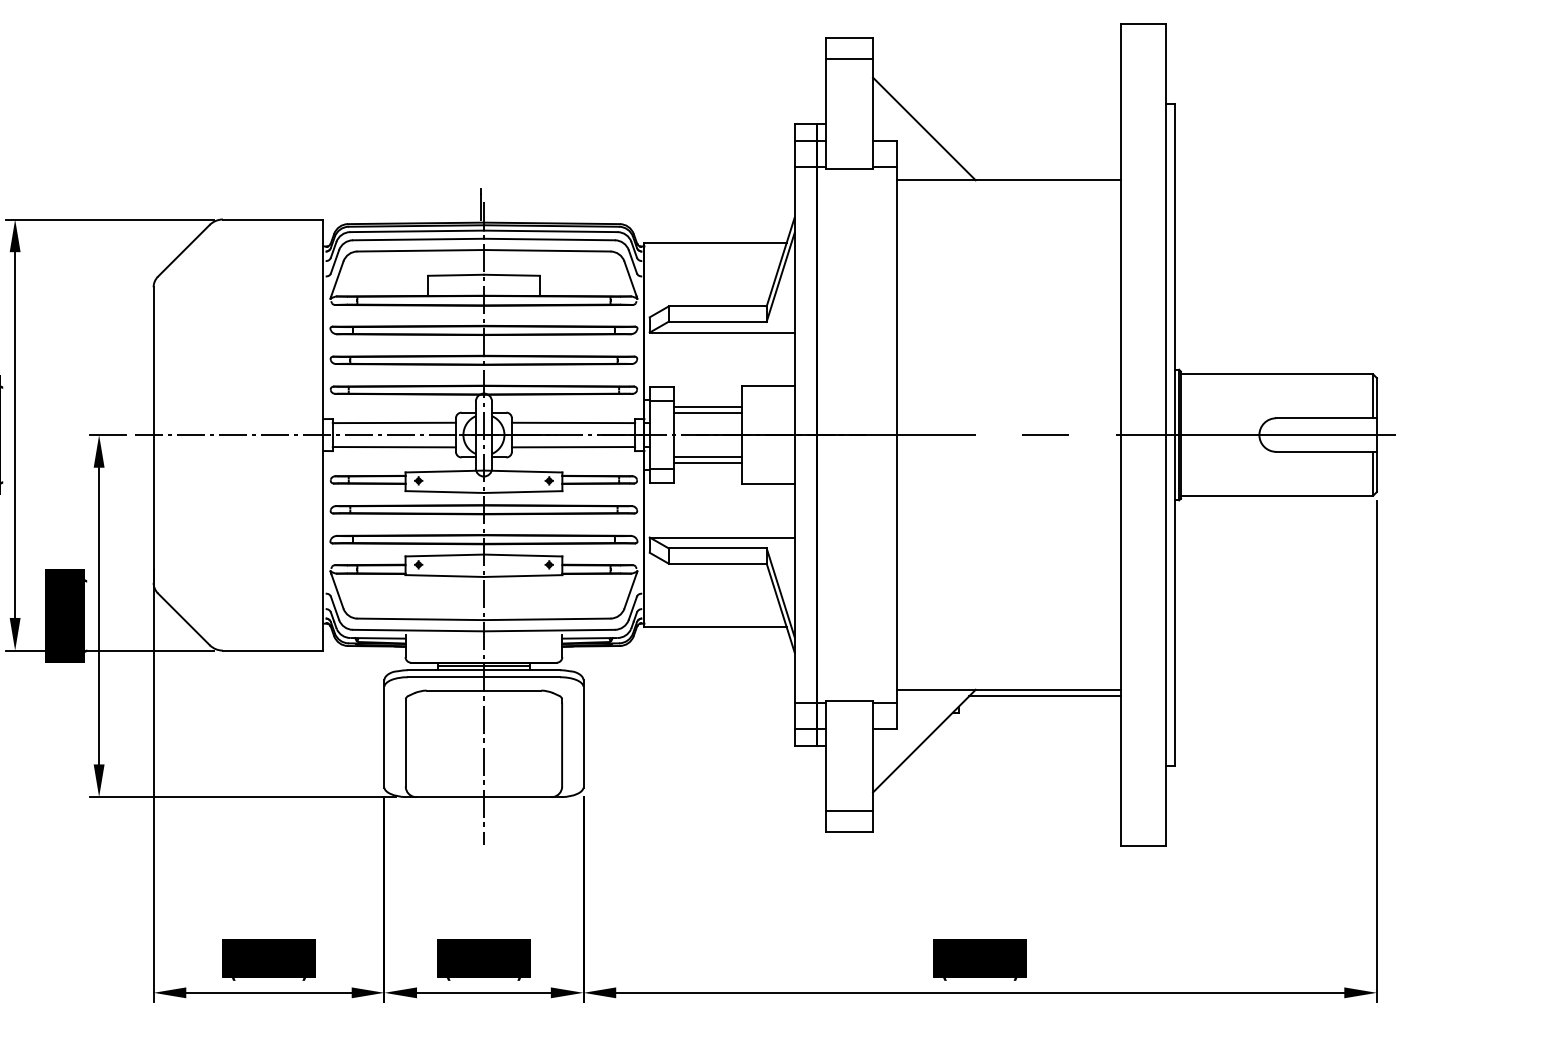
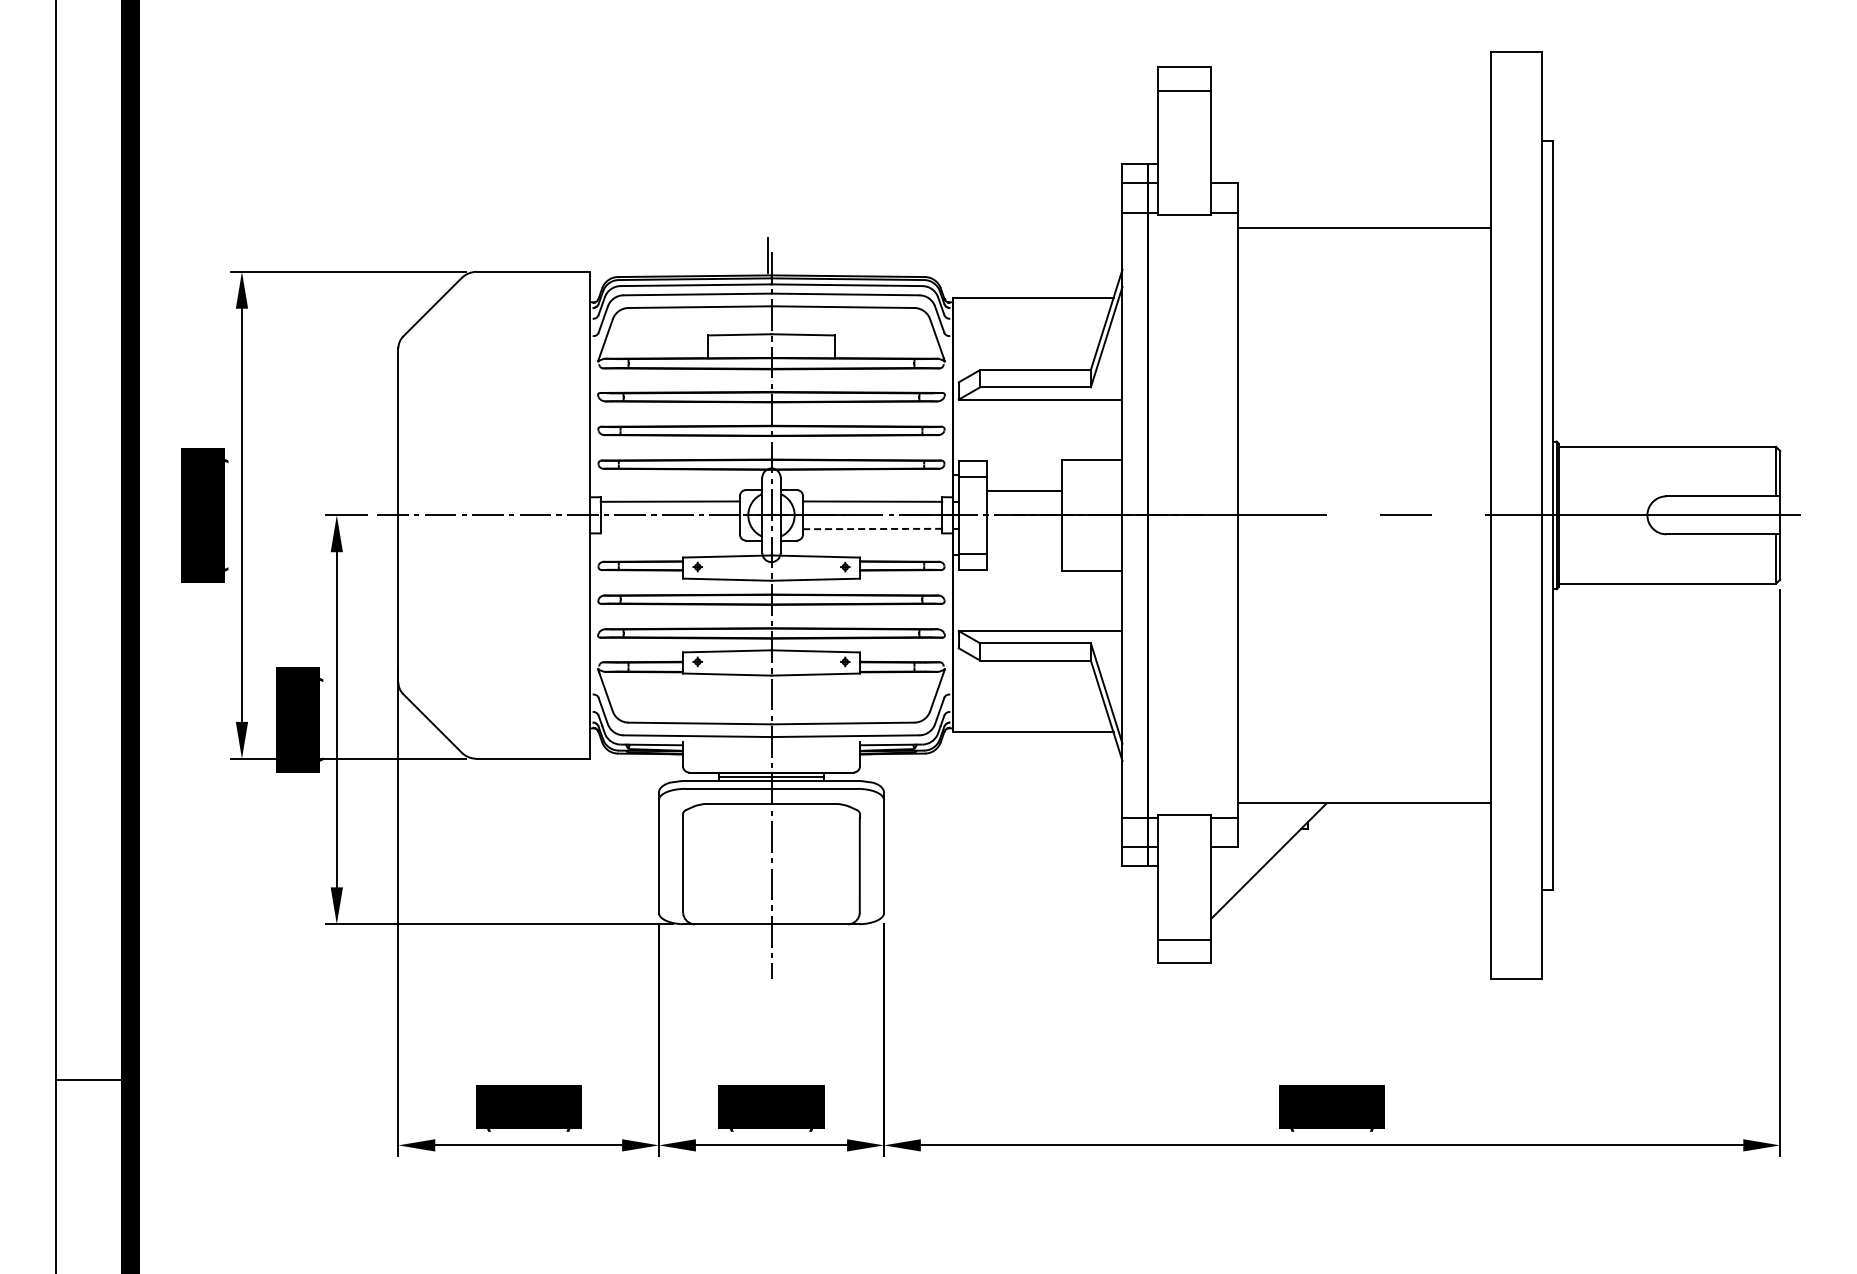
line: (923, 128) -> (1268, 169), removed
line: (707, 407) -> (1024, 484), removed
line: (393, 446) -> (669, 528), removed
line: (573, 447) -> (872, 529), solid -> dashed
line: (707, 456) -> (1024, 539), removed
line: (707, 462) -> (1024, 546), removed
line: (1045, 696) -> (1405, 810), removed

